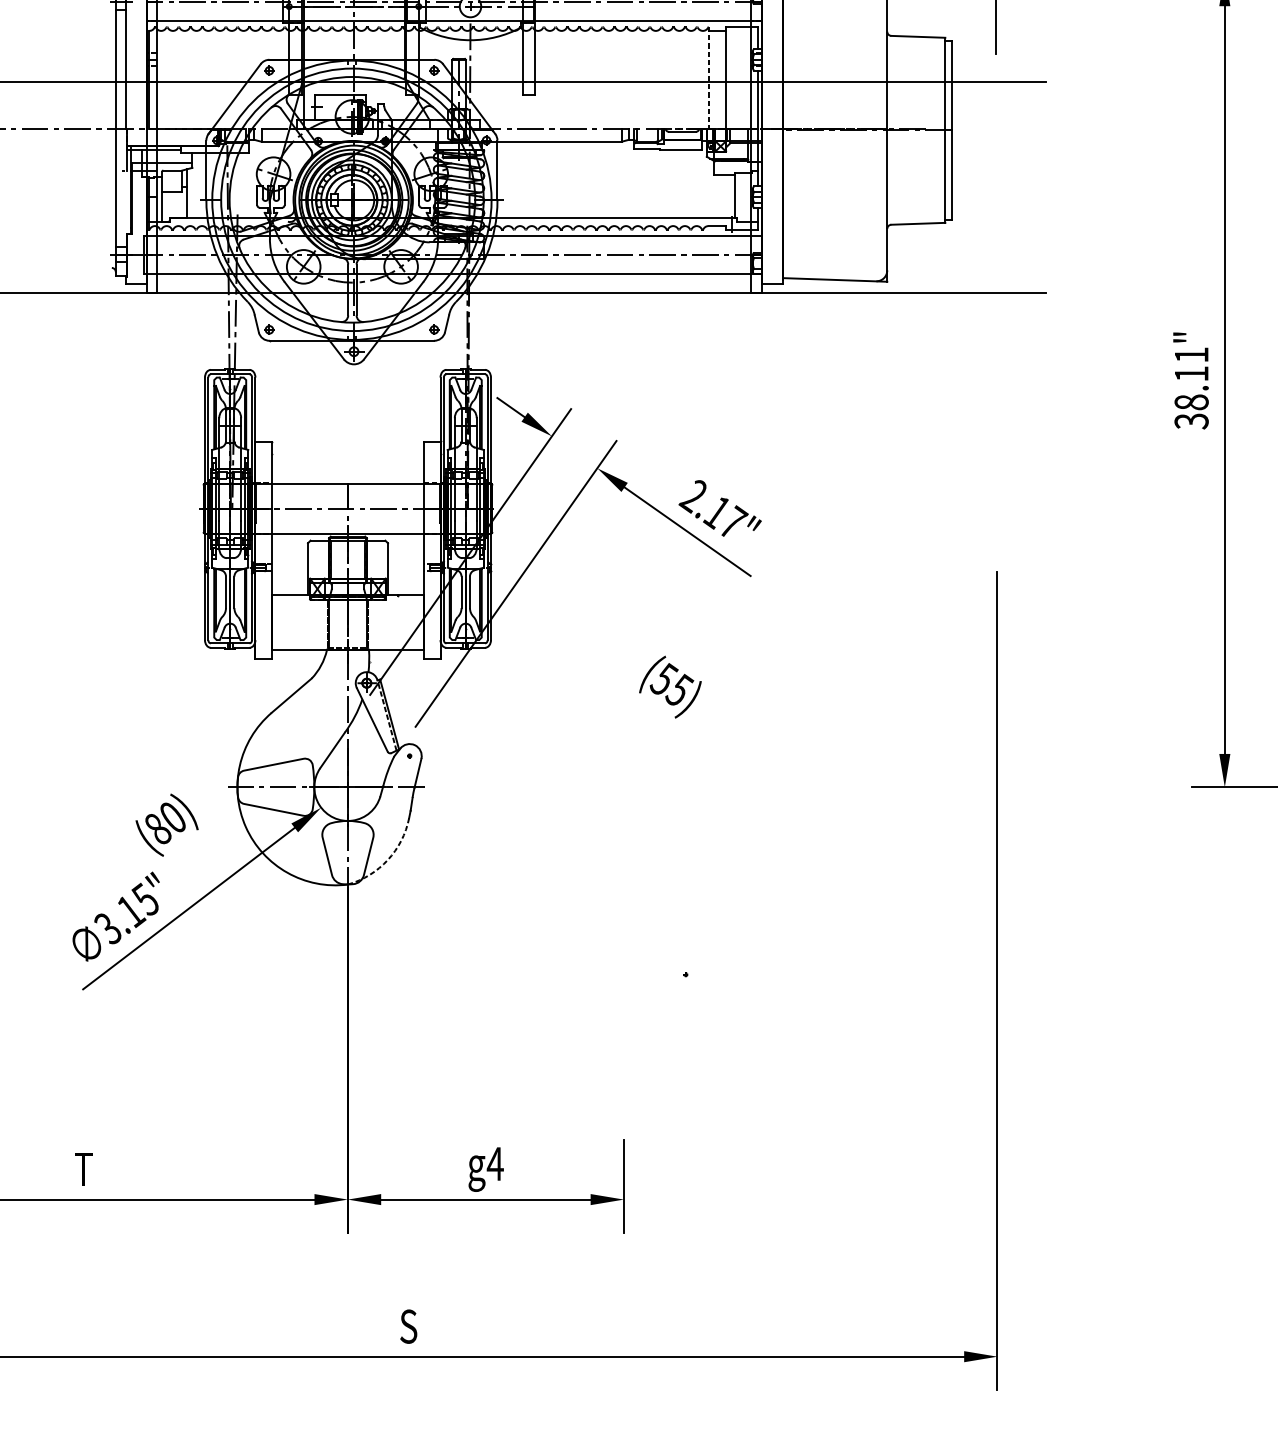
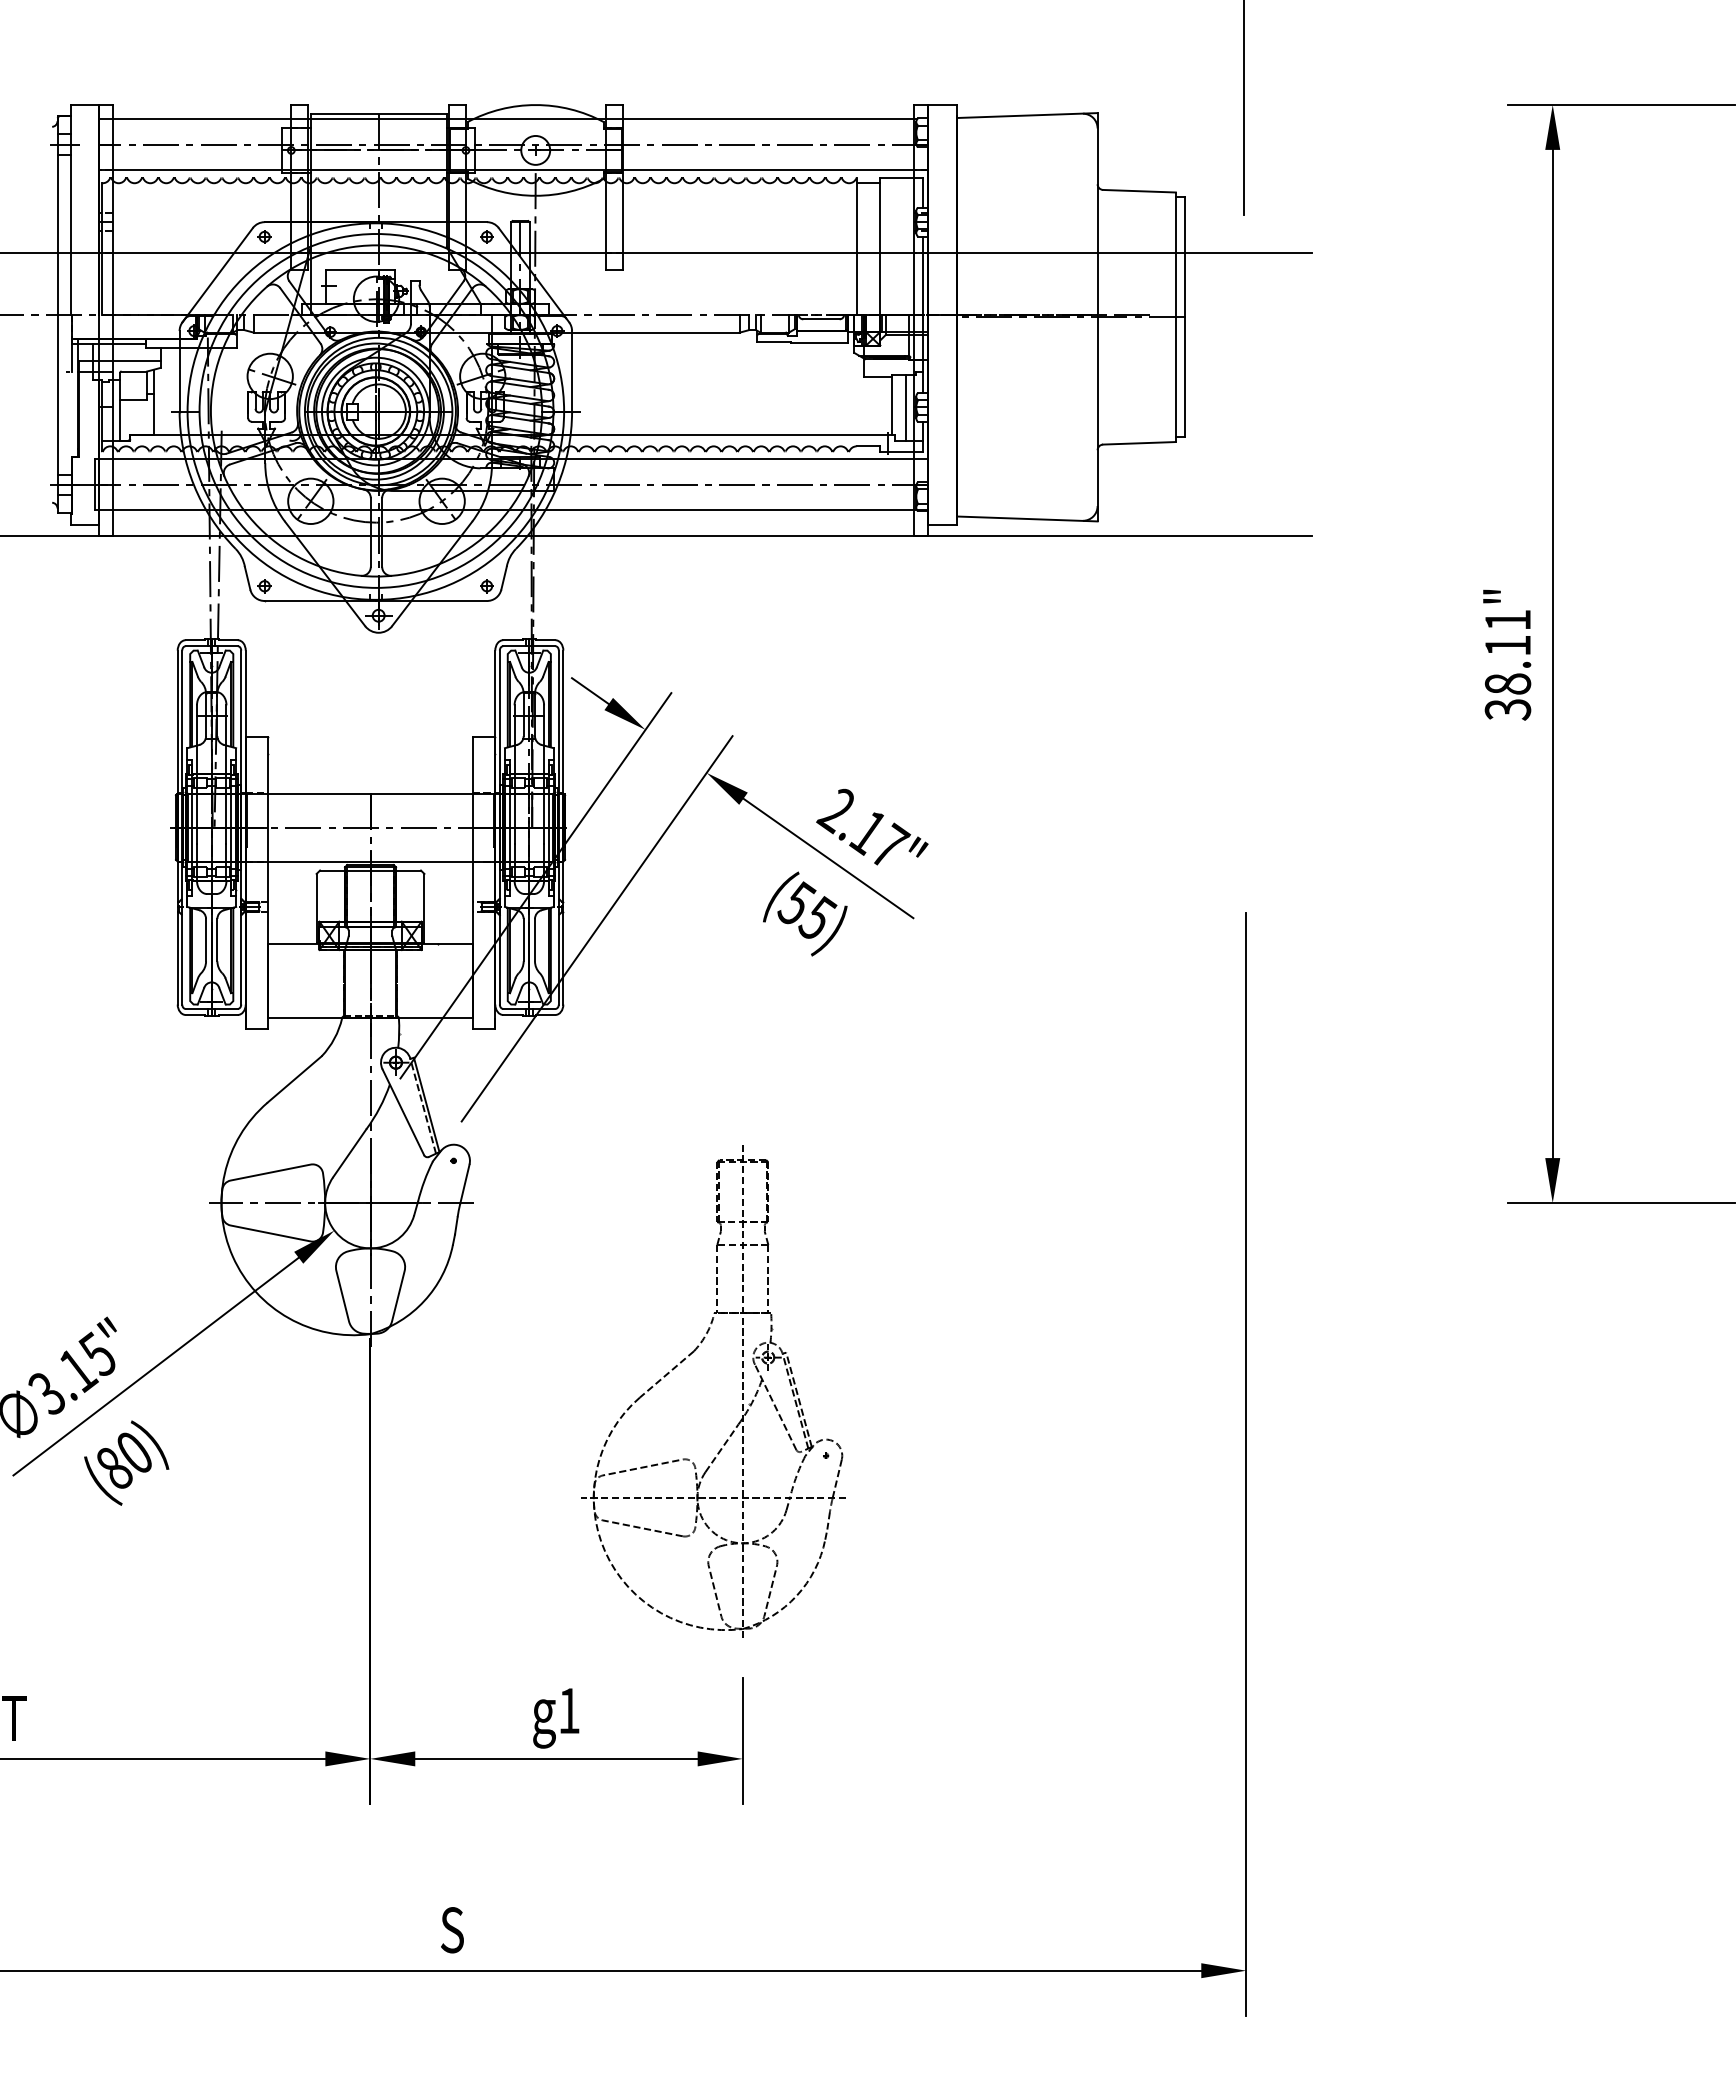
line: (709, 77) -> (857, 246), dashed -> solid
line: (744, 197) -> (905, 407), added
text: (670, 686) -> (805, 913), moved
text: (166, 824) -> (126, 1462), moved
arc: (388, 860) -> (424, 1301), dashed -> solid
part: (623, 925) -> (742, 1389), added
text: (494, 1163) -> (568, 1710), g4 -> g1

